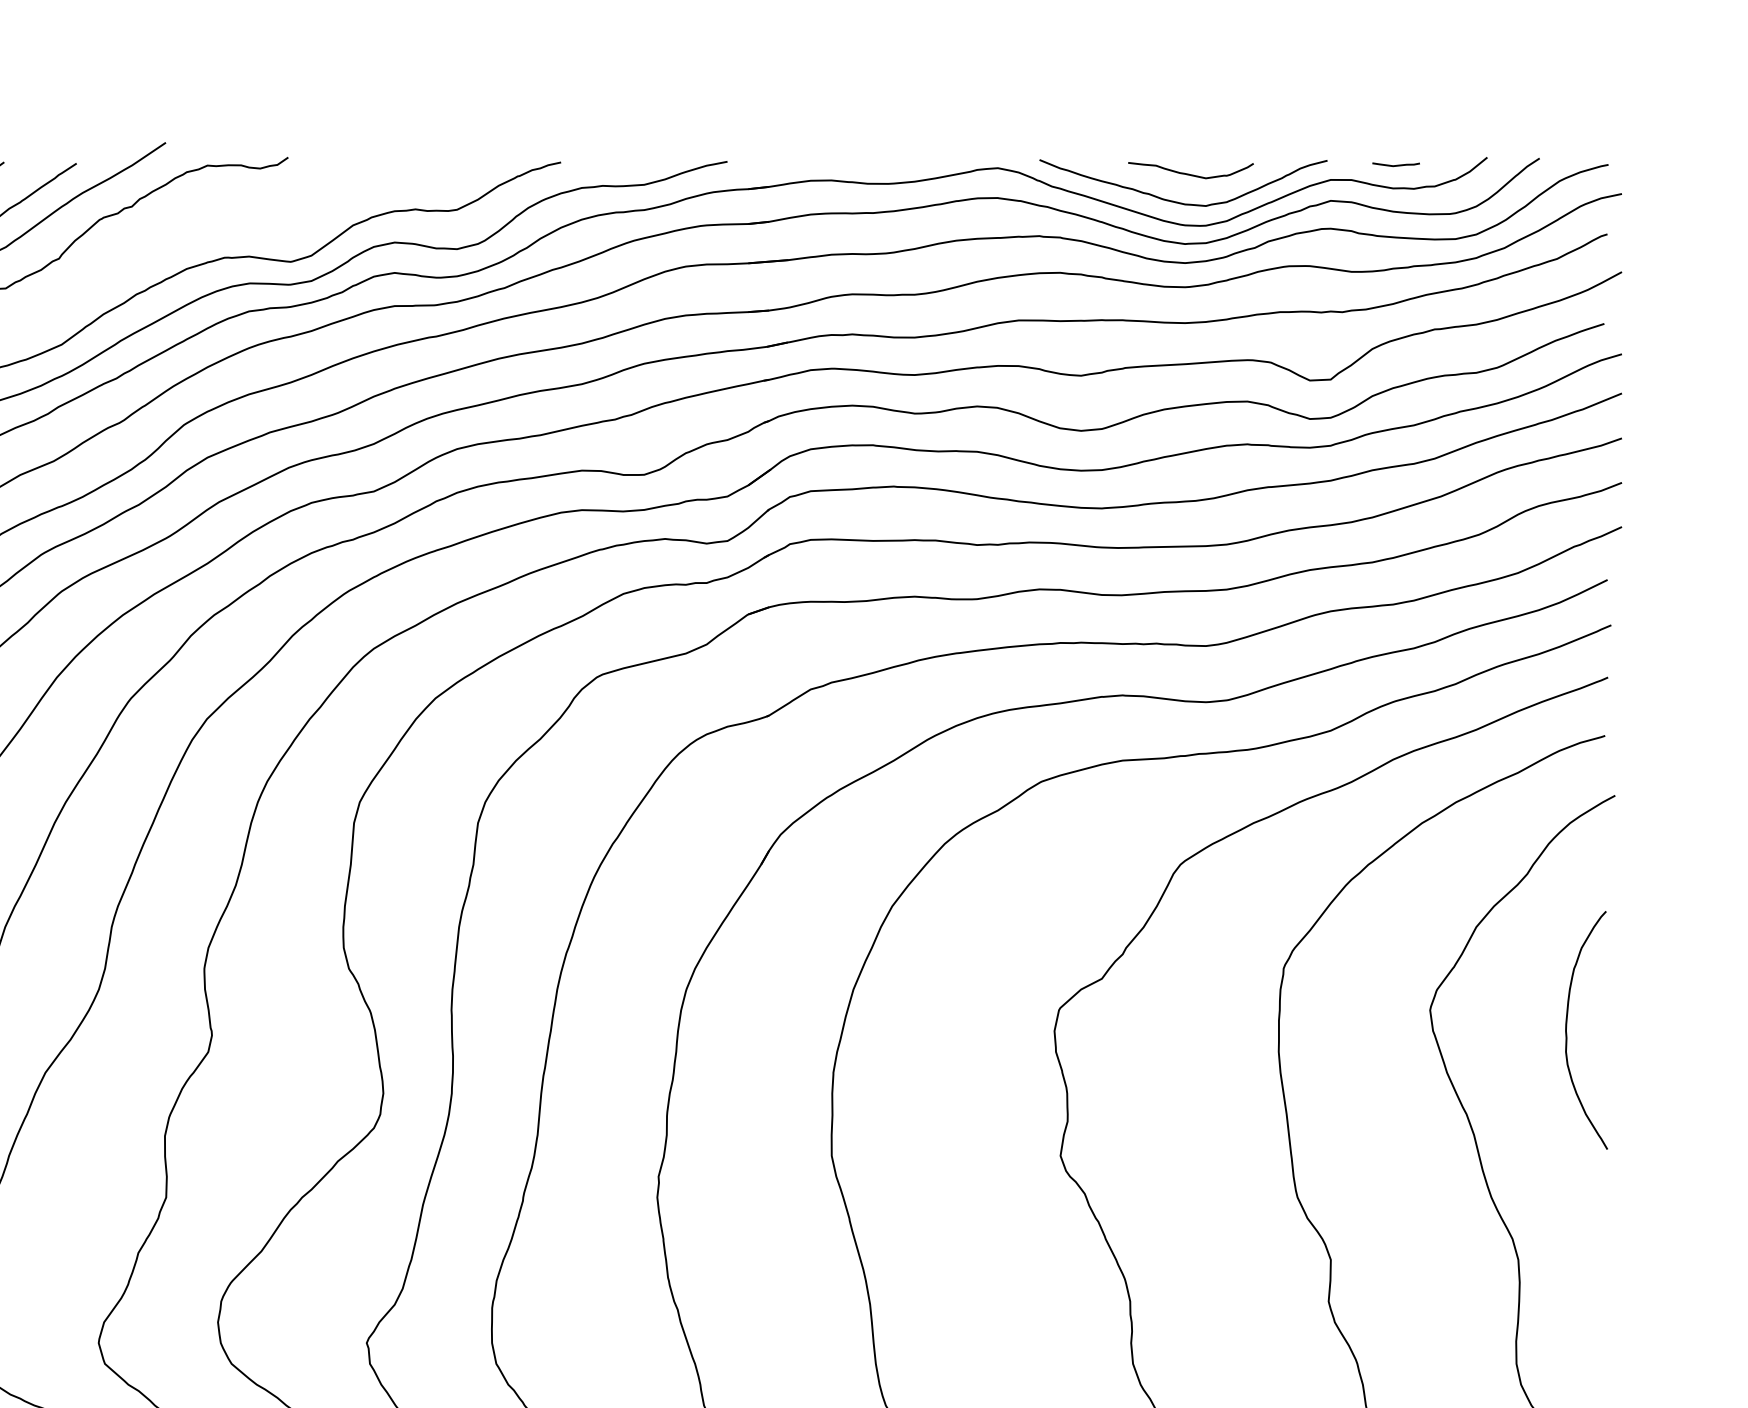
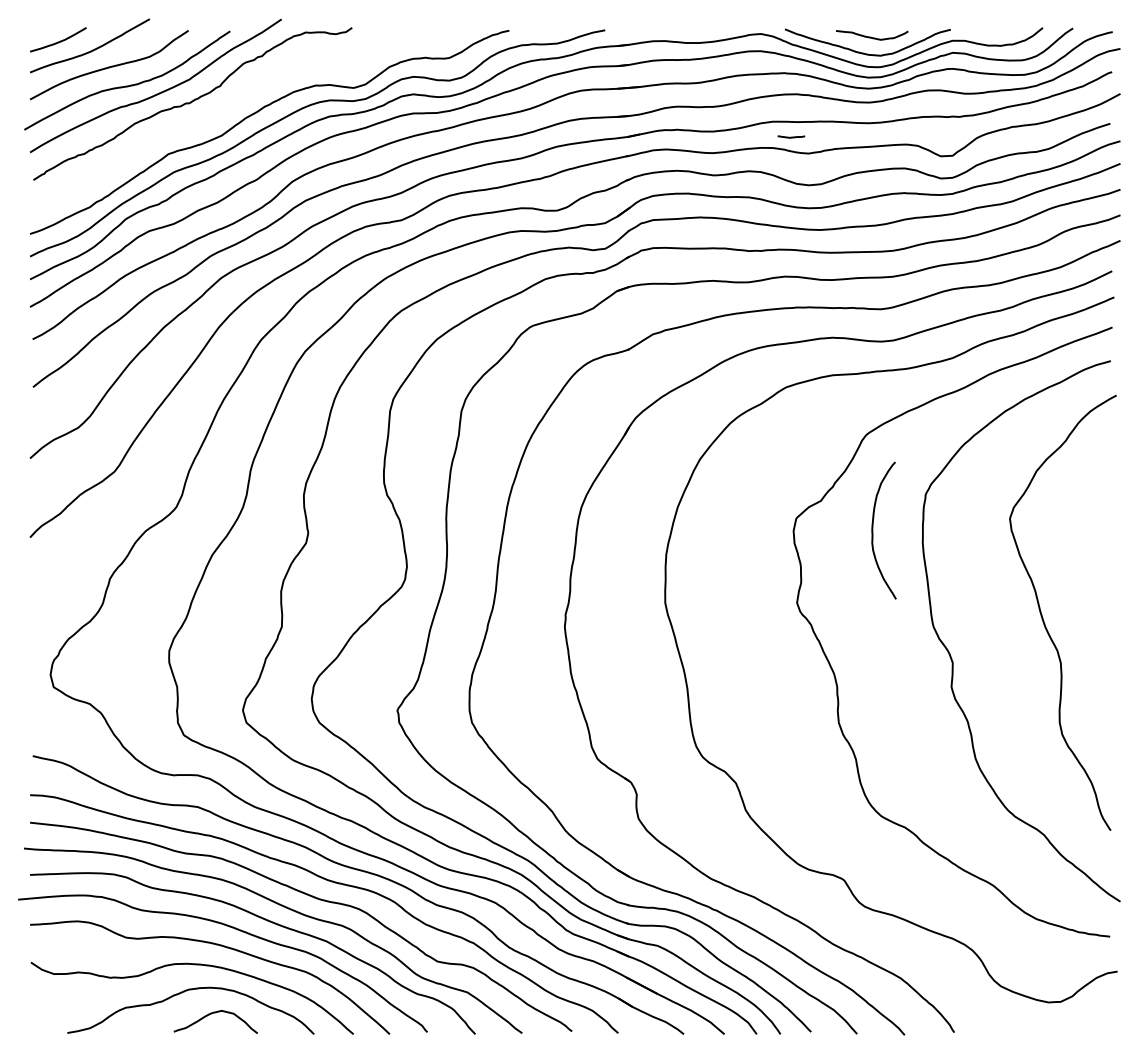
line: (1396, 163) -> (791, 136), moved
curve: (1568, 1030) -> (873, 530), moved

